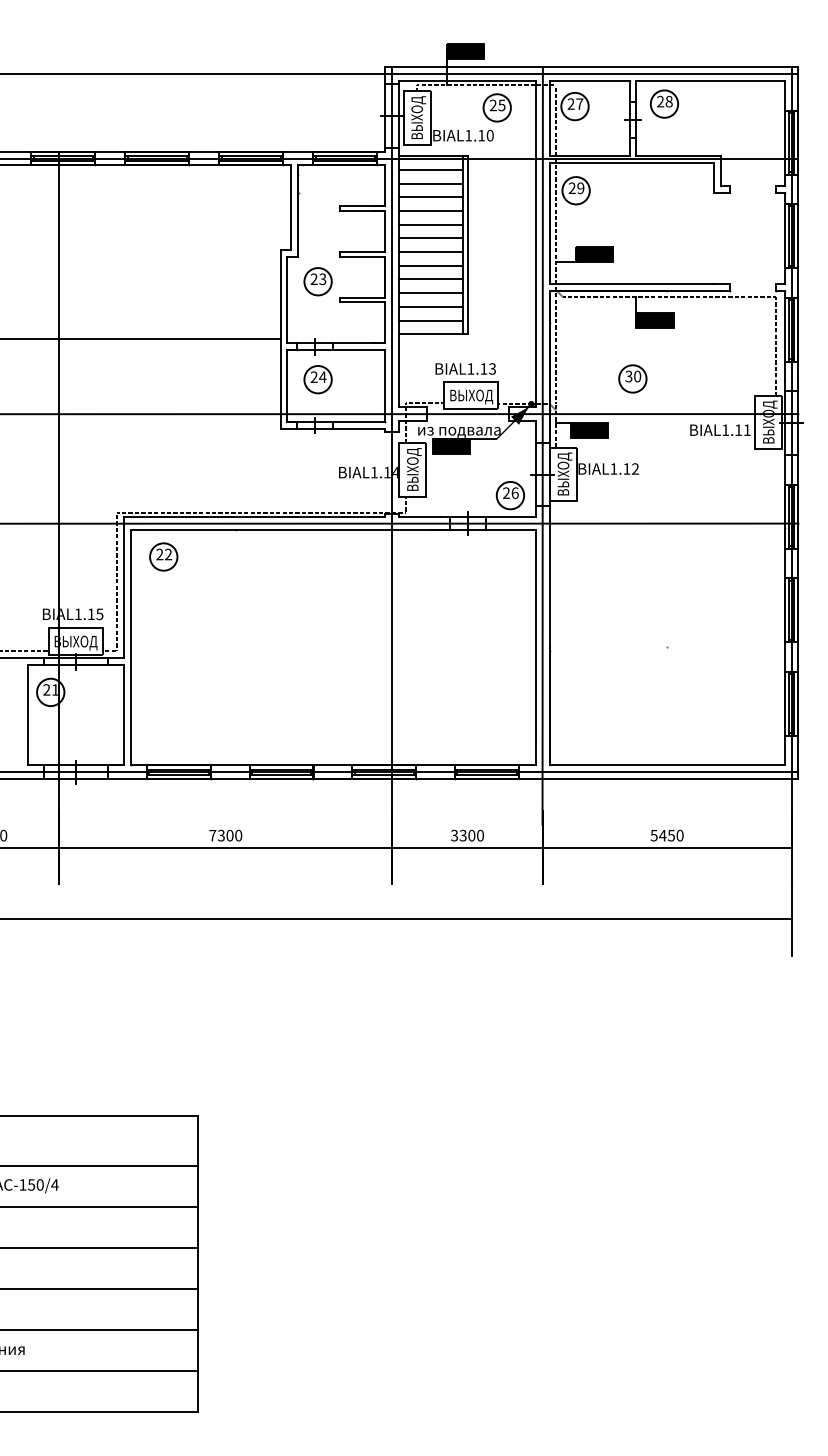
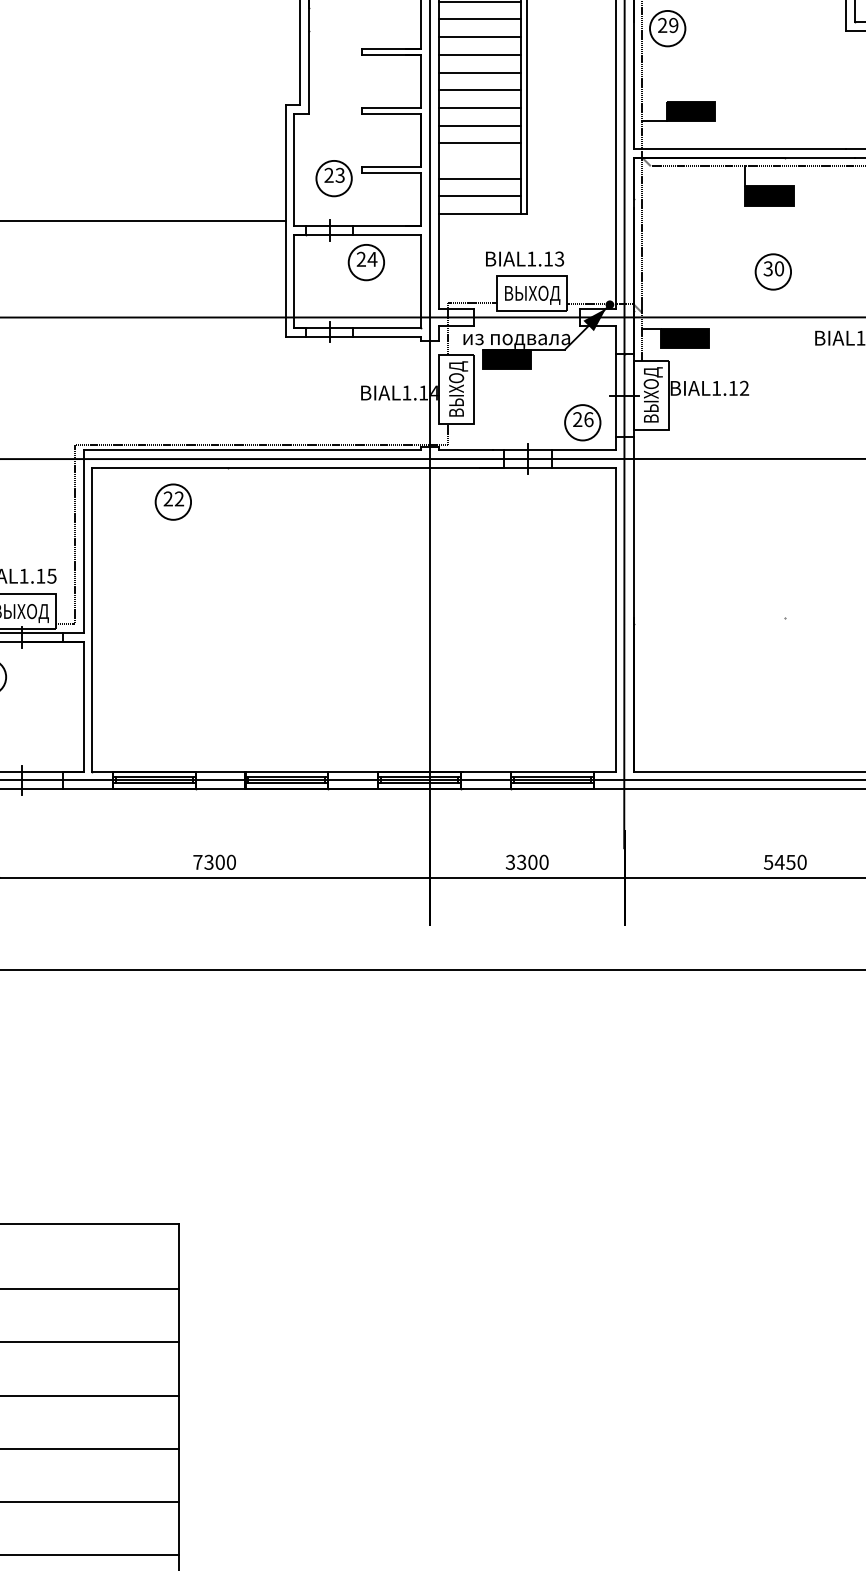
part: (317, 281) -> (333, 178), moved
line: (431, 293) -> (480, 161), removed
part: (632, 378) -> (772, 271), moved
part: (317, 379) -> (365, 262), moved
part: (163, 556) -> (173, 501), moved

